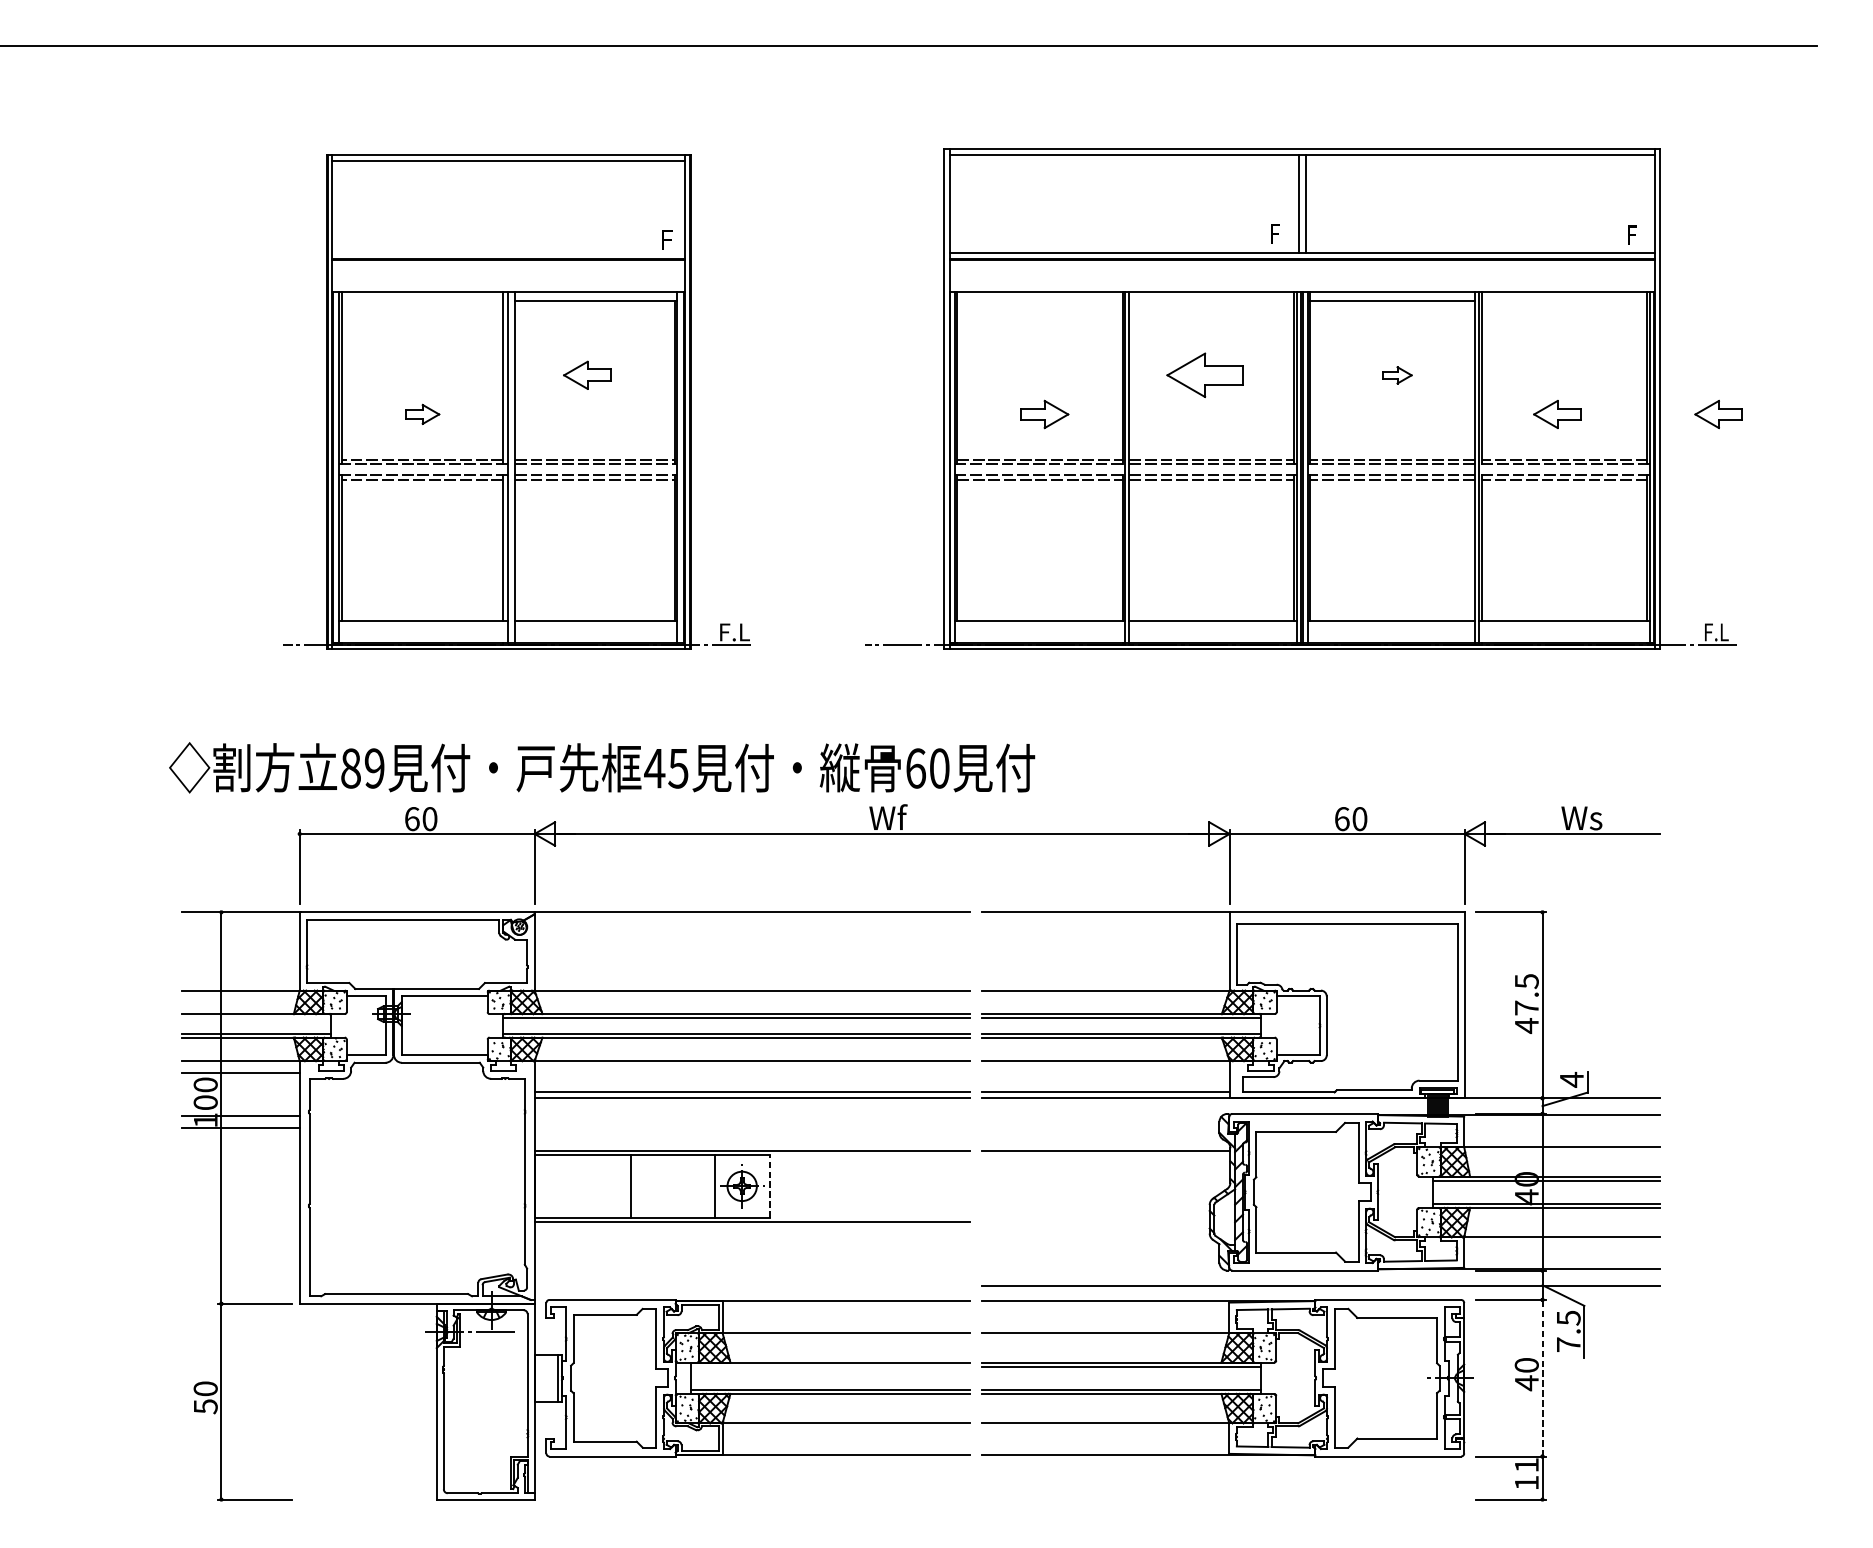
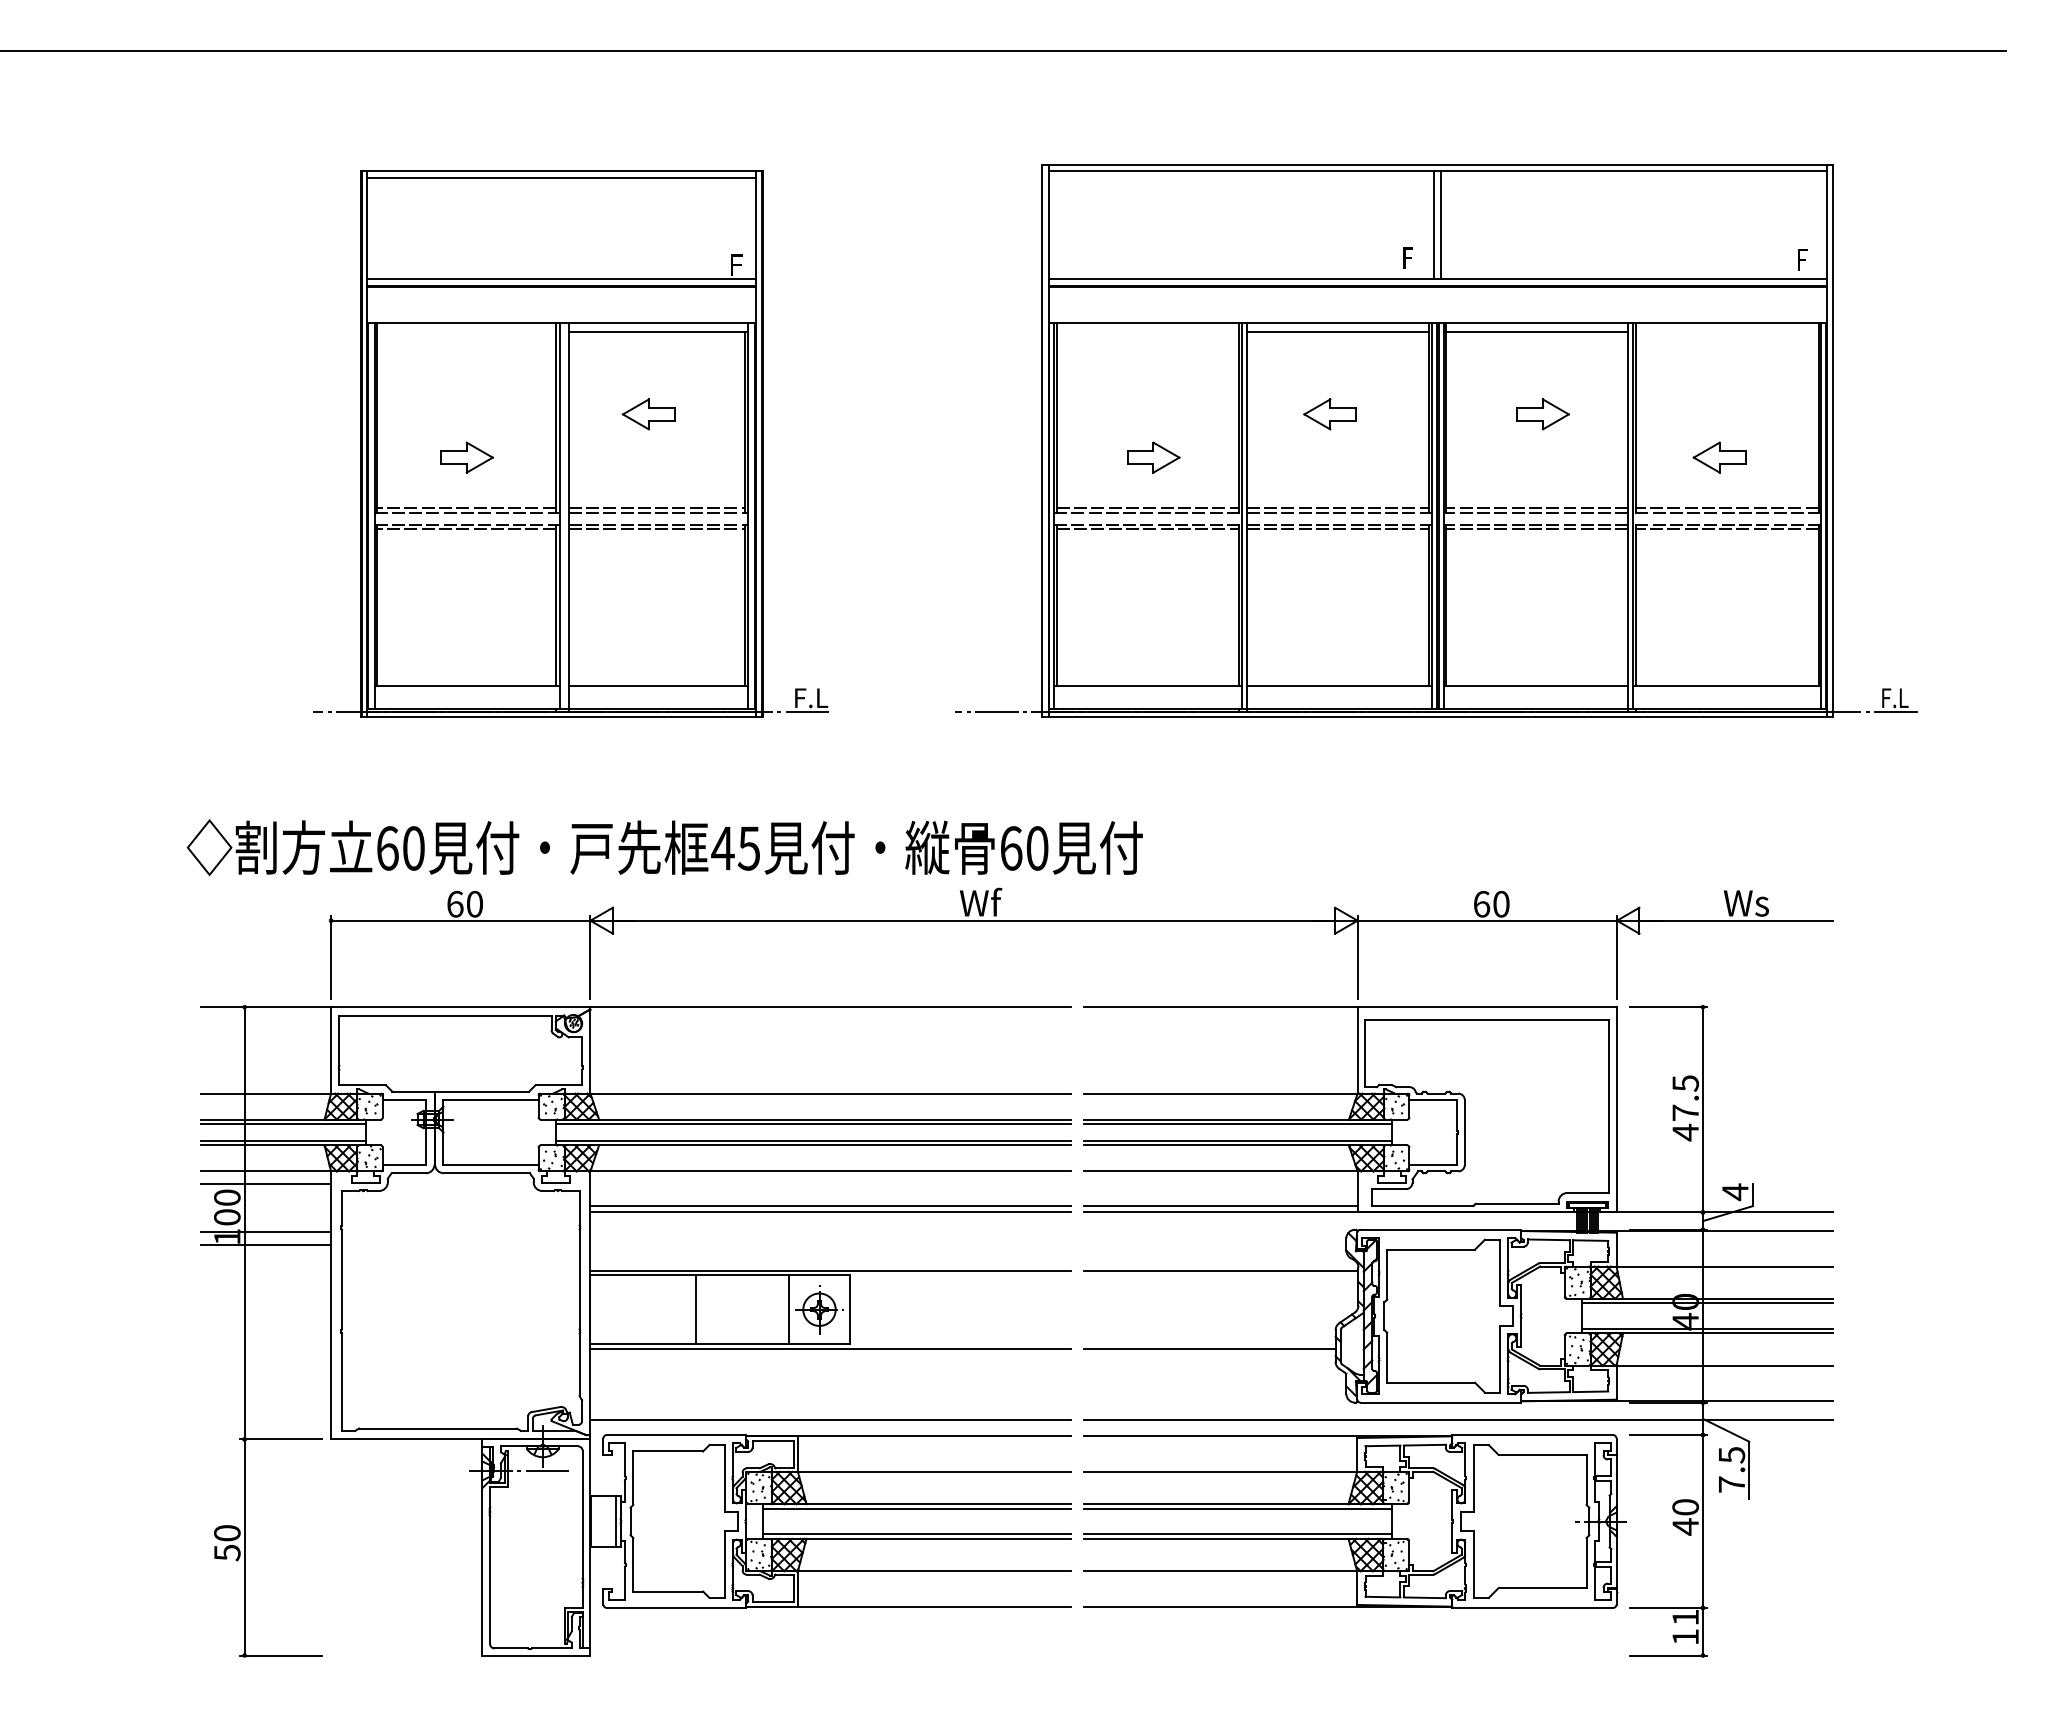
line: (508, 253) -> (561, 279), added
line: (1211, 301) -> (1337, 332), added
part: (1204, 375) -> (1329, 414), size x0.62
part: (1397, 375) -> (1542, 414), size x1.67
part: (422, 414) -> (466, 457), size x1.43
part: (1718, 414) -> (1897, 457), removed
text: (362, 768) -> (400, 848), 89 -> 60
line: (256, 1017) -> (283, 1123), added
line: (769, 1186) -> (849, 1309), dashed -> solid
line: (1095, 1221) -> (1209, 1348), added
line: (752, 1285) -> (830, 1419), added
line: (830, 1366) -> (917, 1508), added
line: (1542, 1378) -> (1702, 1521), dashed -> solid

